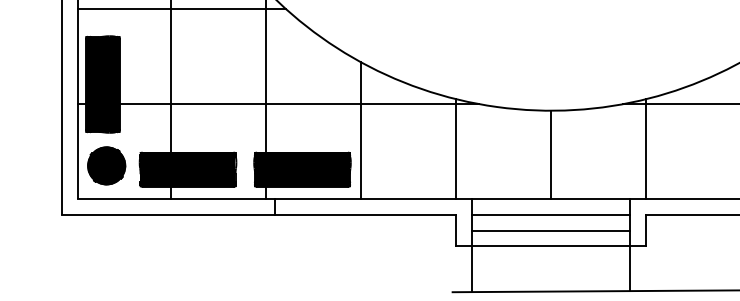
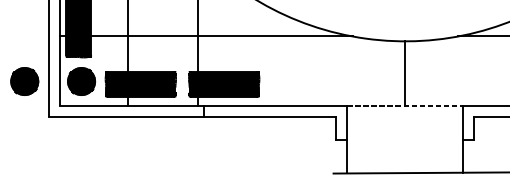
line: (360, 130) -> (266, 55), removed
line: (455, 149) -> (335, 69), removed
line: (645, 149) -> (474, 69), removed
part: (28, 165) -> (24, 81), added
line: (551, 199) -> (405, 106), solid -> dashed
line: (550, 214) -> (404, 116), removed
line: (550, 230) -> (404, 128), removed
line: (550, 246) -> (404, 140), removed

